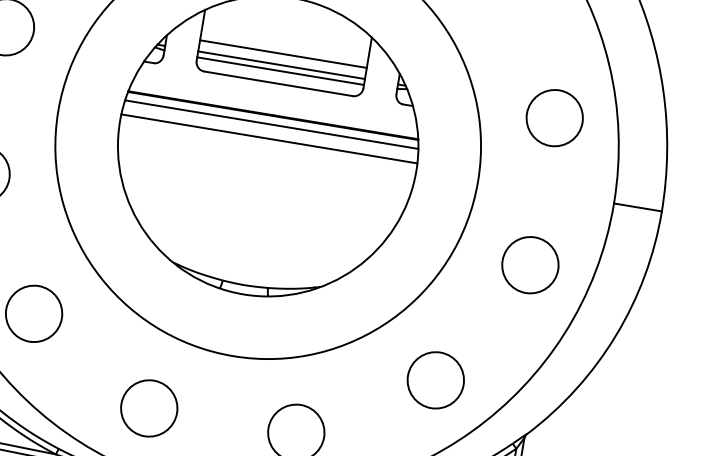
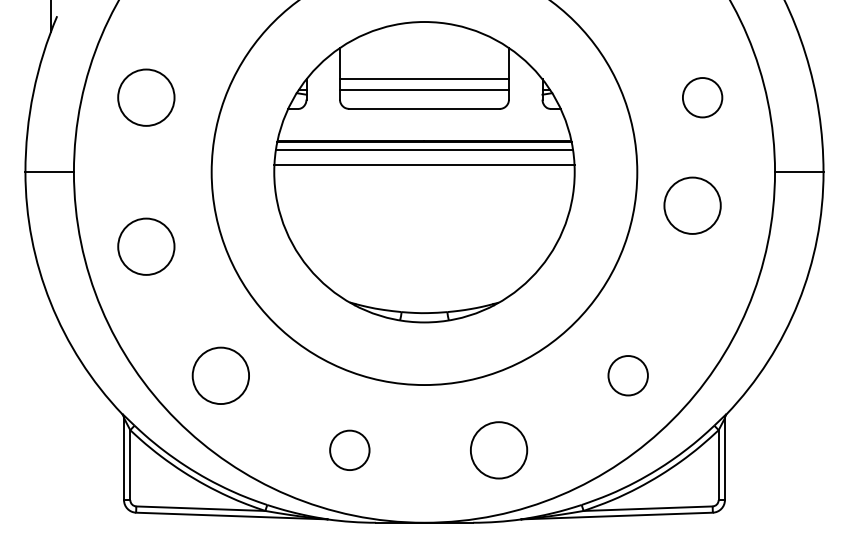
line: (280, 71) -> (424, 96), removed
circle: (554, 117) -> (702, 97), size x0.7
circle: (530, 264) -> (692, 205), moved
circle: (436, 380) -> (628, 375), size x0.7
circle: (148, 408) -> (349, 450), size x0.7

